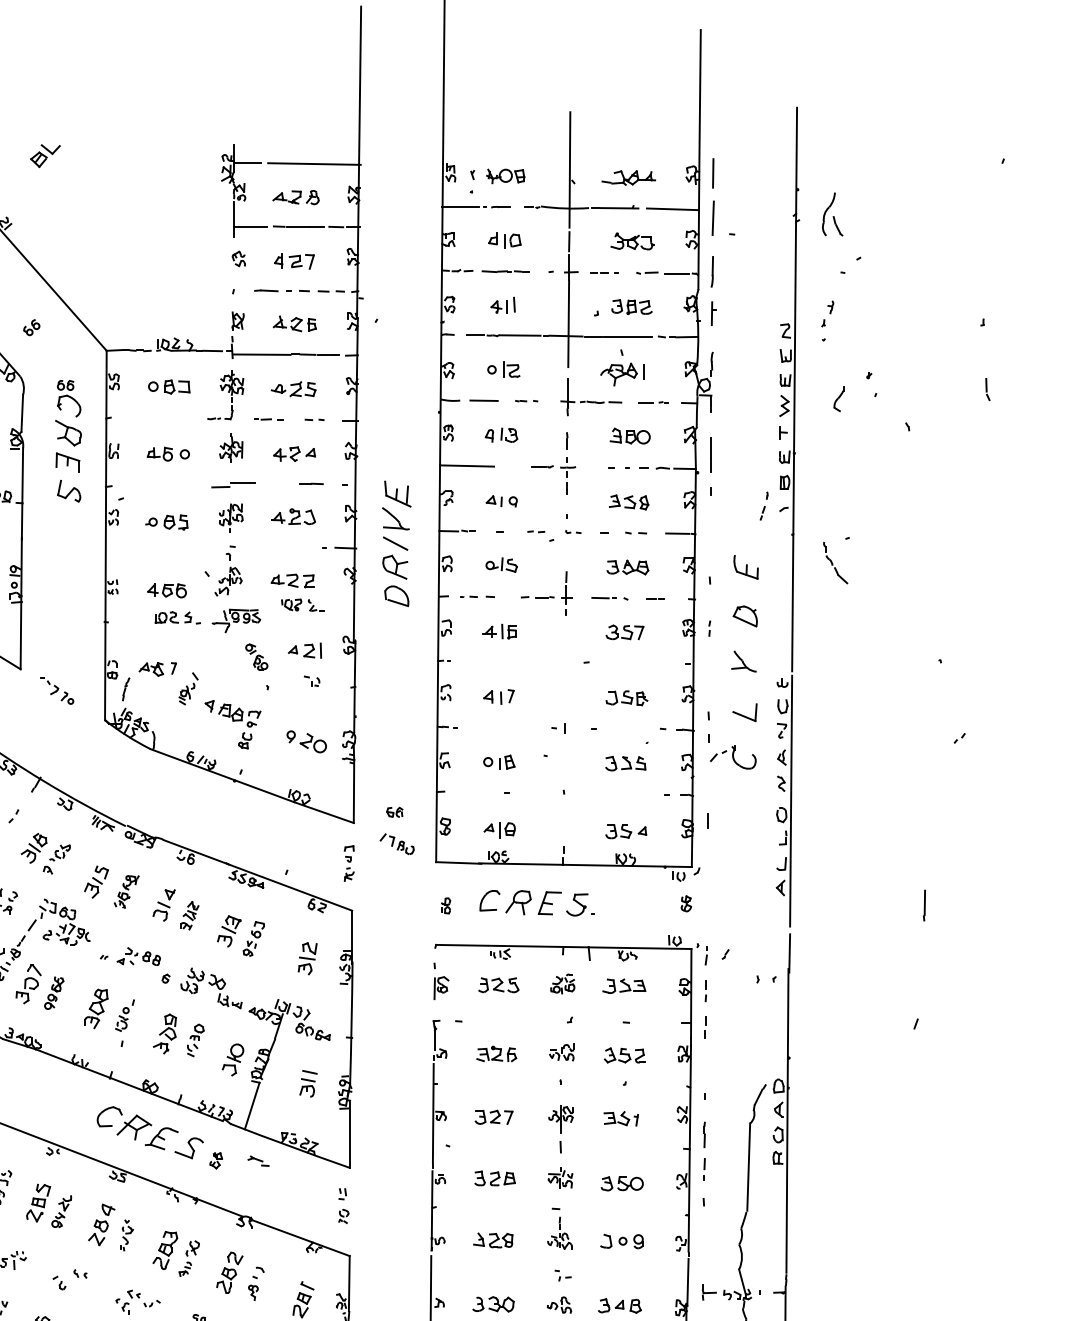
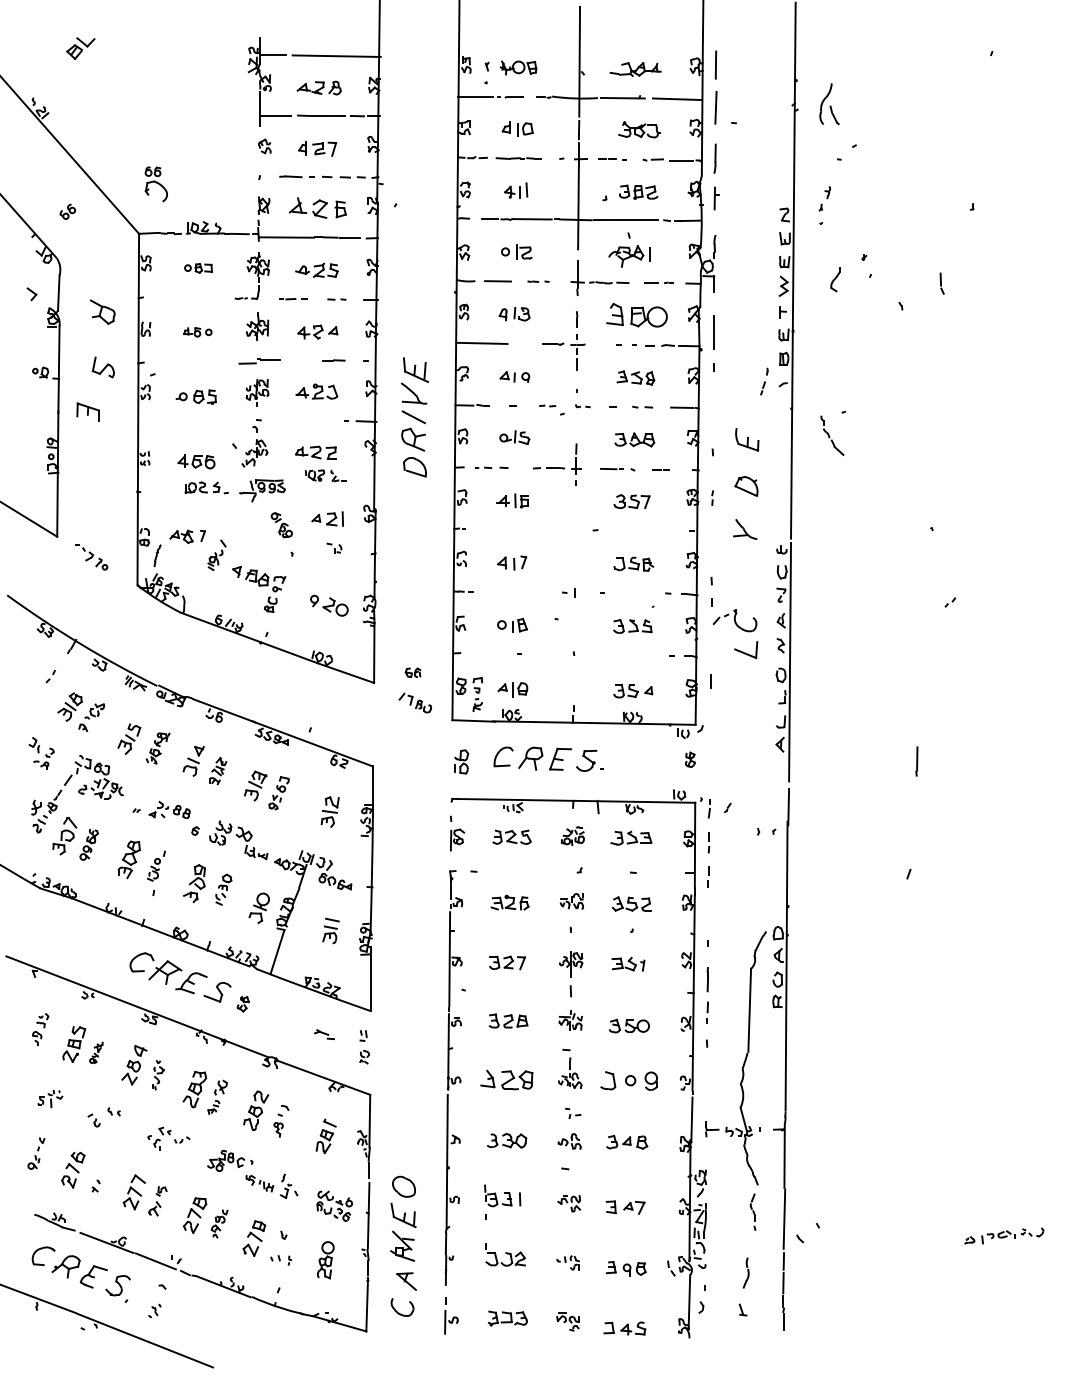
part: (295, 324) -> (318, 208), size x1.4
part: (169, 387) -> (198, 268), size x0.7
part: (987, 389) -> (941, 283), moved
part: (68, 398) -> (155, 184), moved
part: (629, 435) -> (636, 314), size x1.6
part: (168, 454) -> (197, 332), size x0.7
part: (67, 461) -> (87, 411), moved
part: (745, 712) -> (746, 649), moved
part: (348, 863) -> (477, 694), moved
part: (445, 905) -> (461, 761), size x1.6
part: (258, 1161) -> (324, 1034), moved
part: (61, 1211) -> (96, 1052), size x0.7
part: (493, 1239) -> (506, 1079), size x1.4
part: (621, 1240) -> (628, 1080), size x1.4

